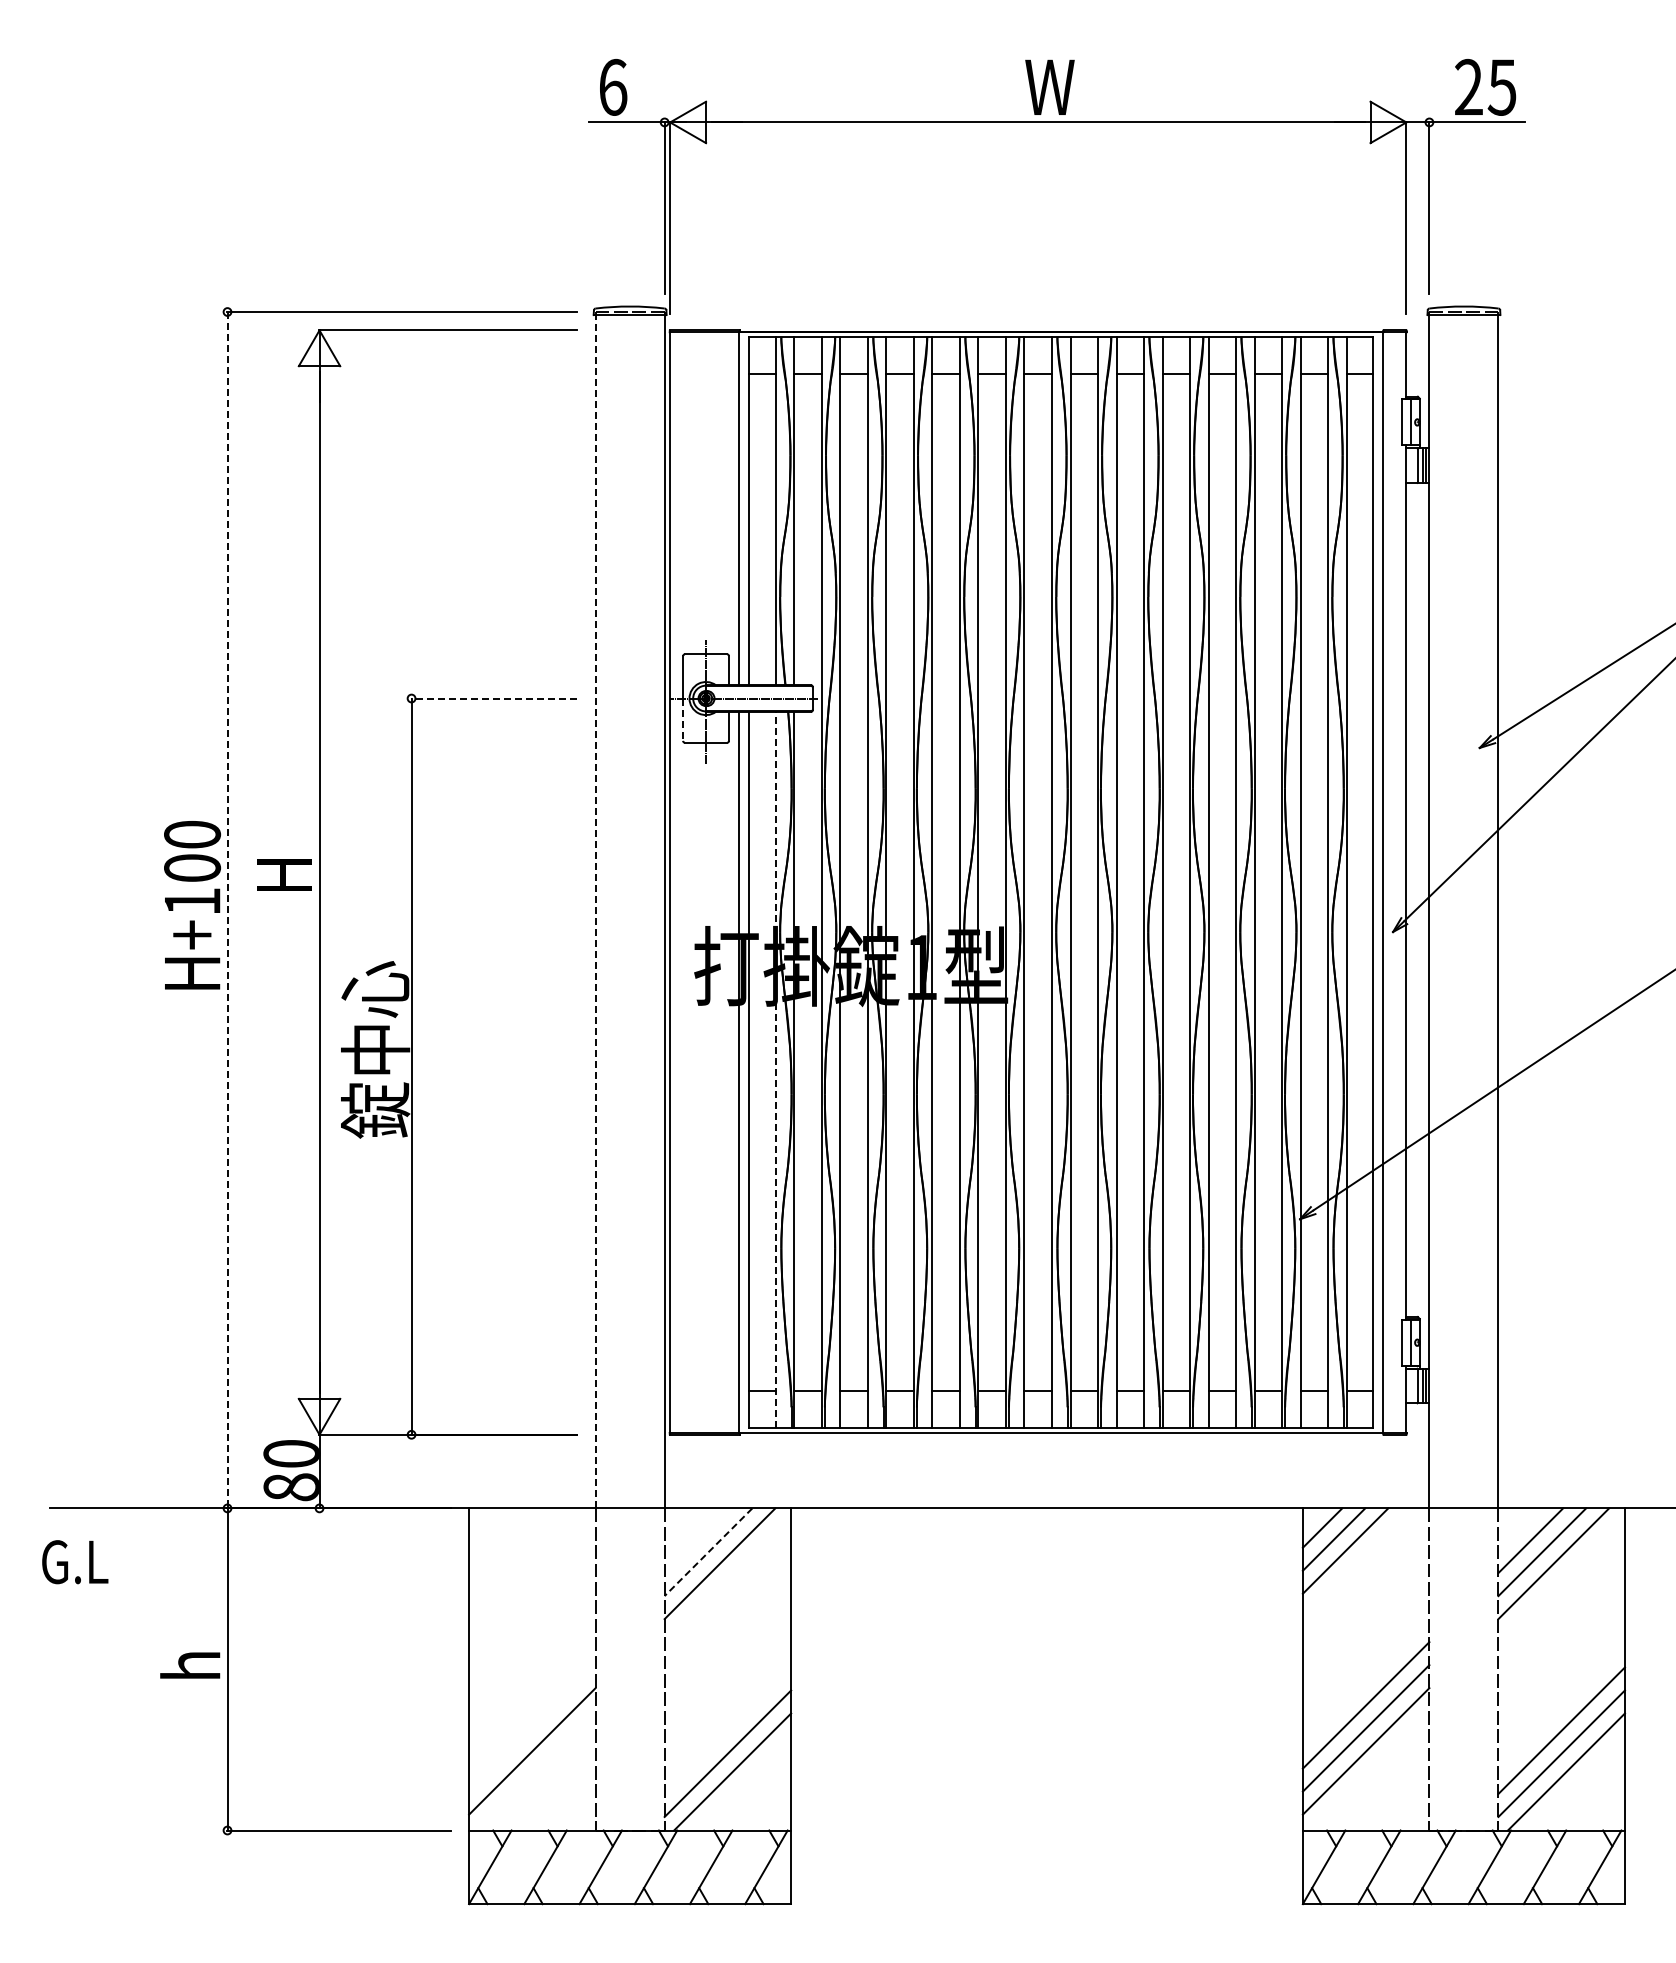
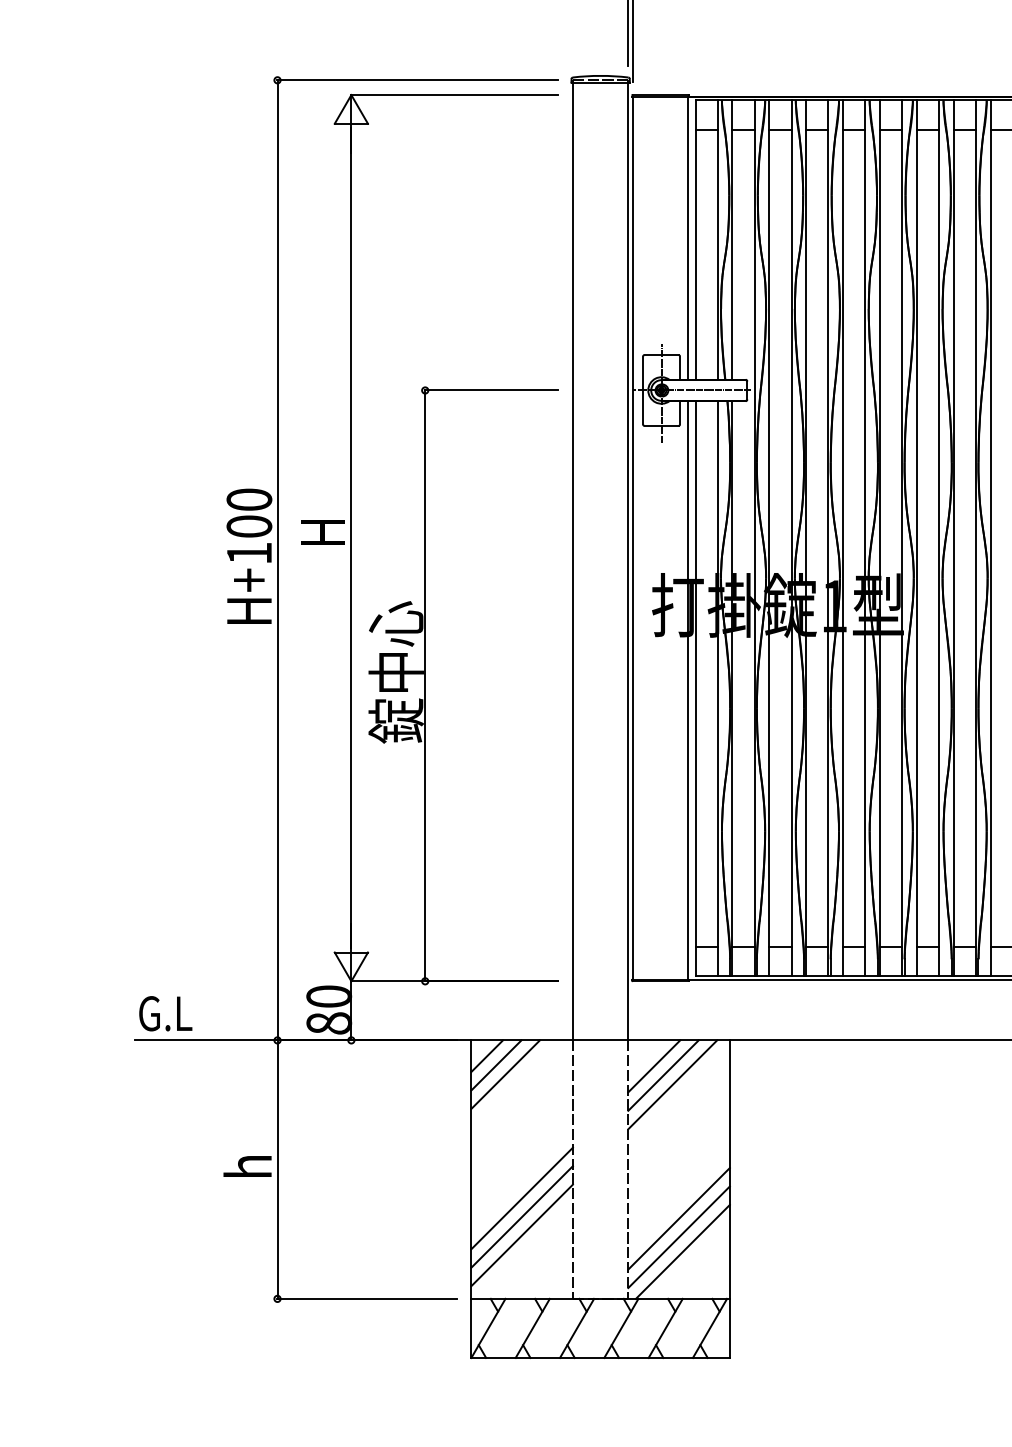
line: (493, 698) -> (490, 390), dashed -> solid
line: (683, 720) -> (643, 408), dashed -> solid
line: (227, 910) -> (277, 560), dashed -> solid
line: (595, 911) -> (572, 561), dashed -> solid
line: (776, 1069) -> (718, 688), dashed -> solid
line: (488, 1527) -> (486, 1055), added
line: (500, 1539) -> (496, 1065), added
line: (696, 1540) -> (653, 1066), added
line: (511, 1550) -> (505, 1074), added
line: (708, 1552) -> (663, 1075), dashed -> solid
text: (75, 1562) -> (165, 1013), moved
line: (532, 1705) -> (522, 1198), added
line: (532, 1728) -> (522, 1217), added
line: (727, 1730) -> (678, 1218), added

